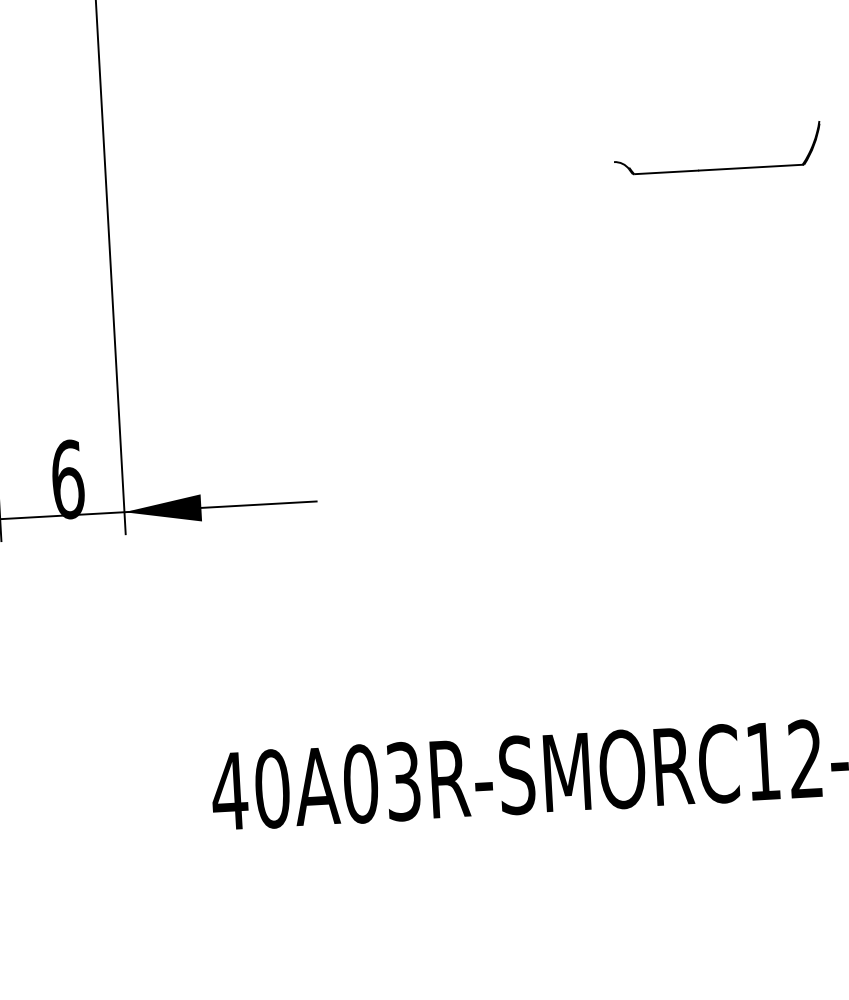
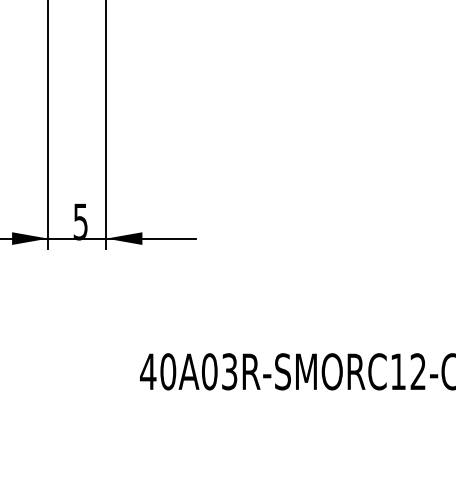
part: (719, 168) -> (393, 93), removed
text: (67, 478) -> (80, 221), 6 -> 5

